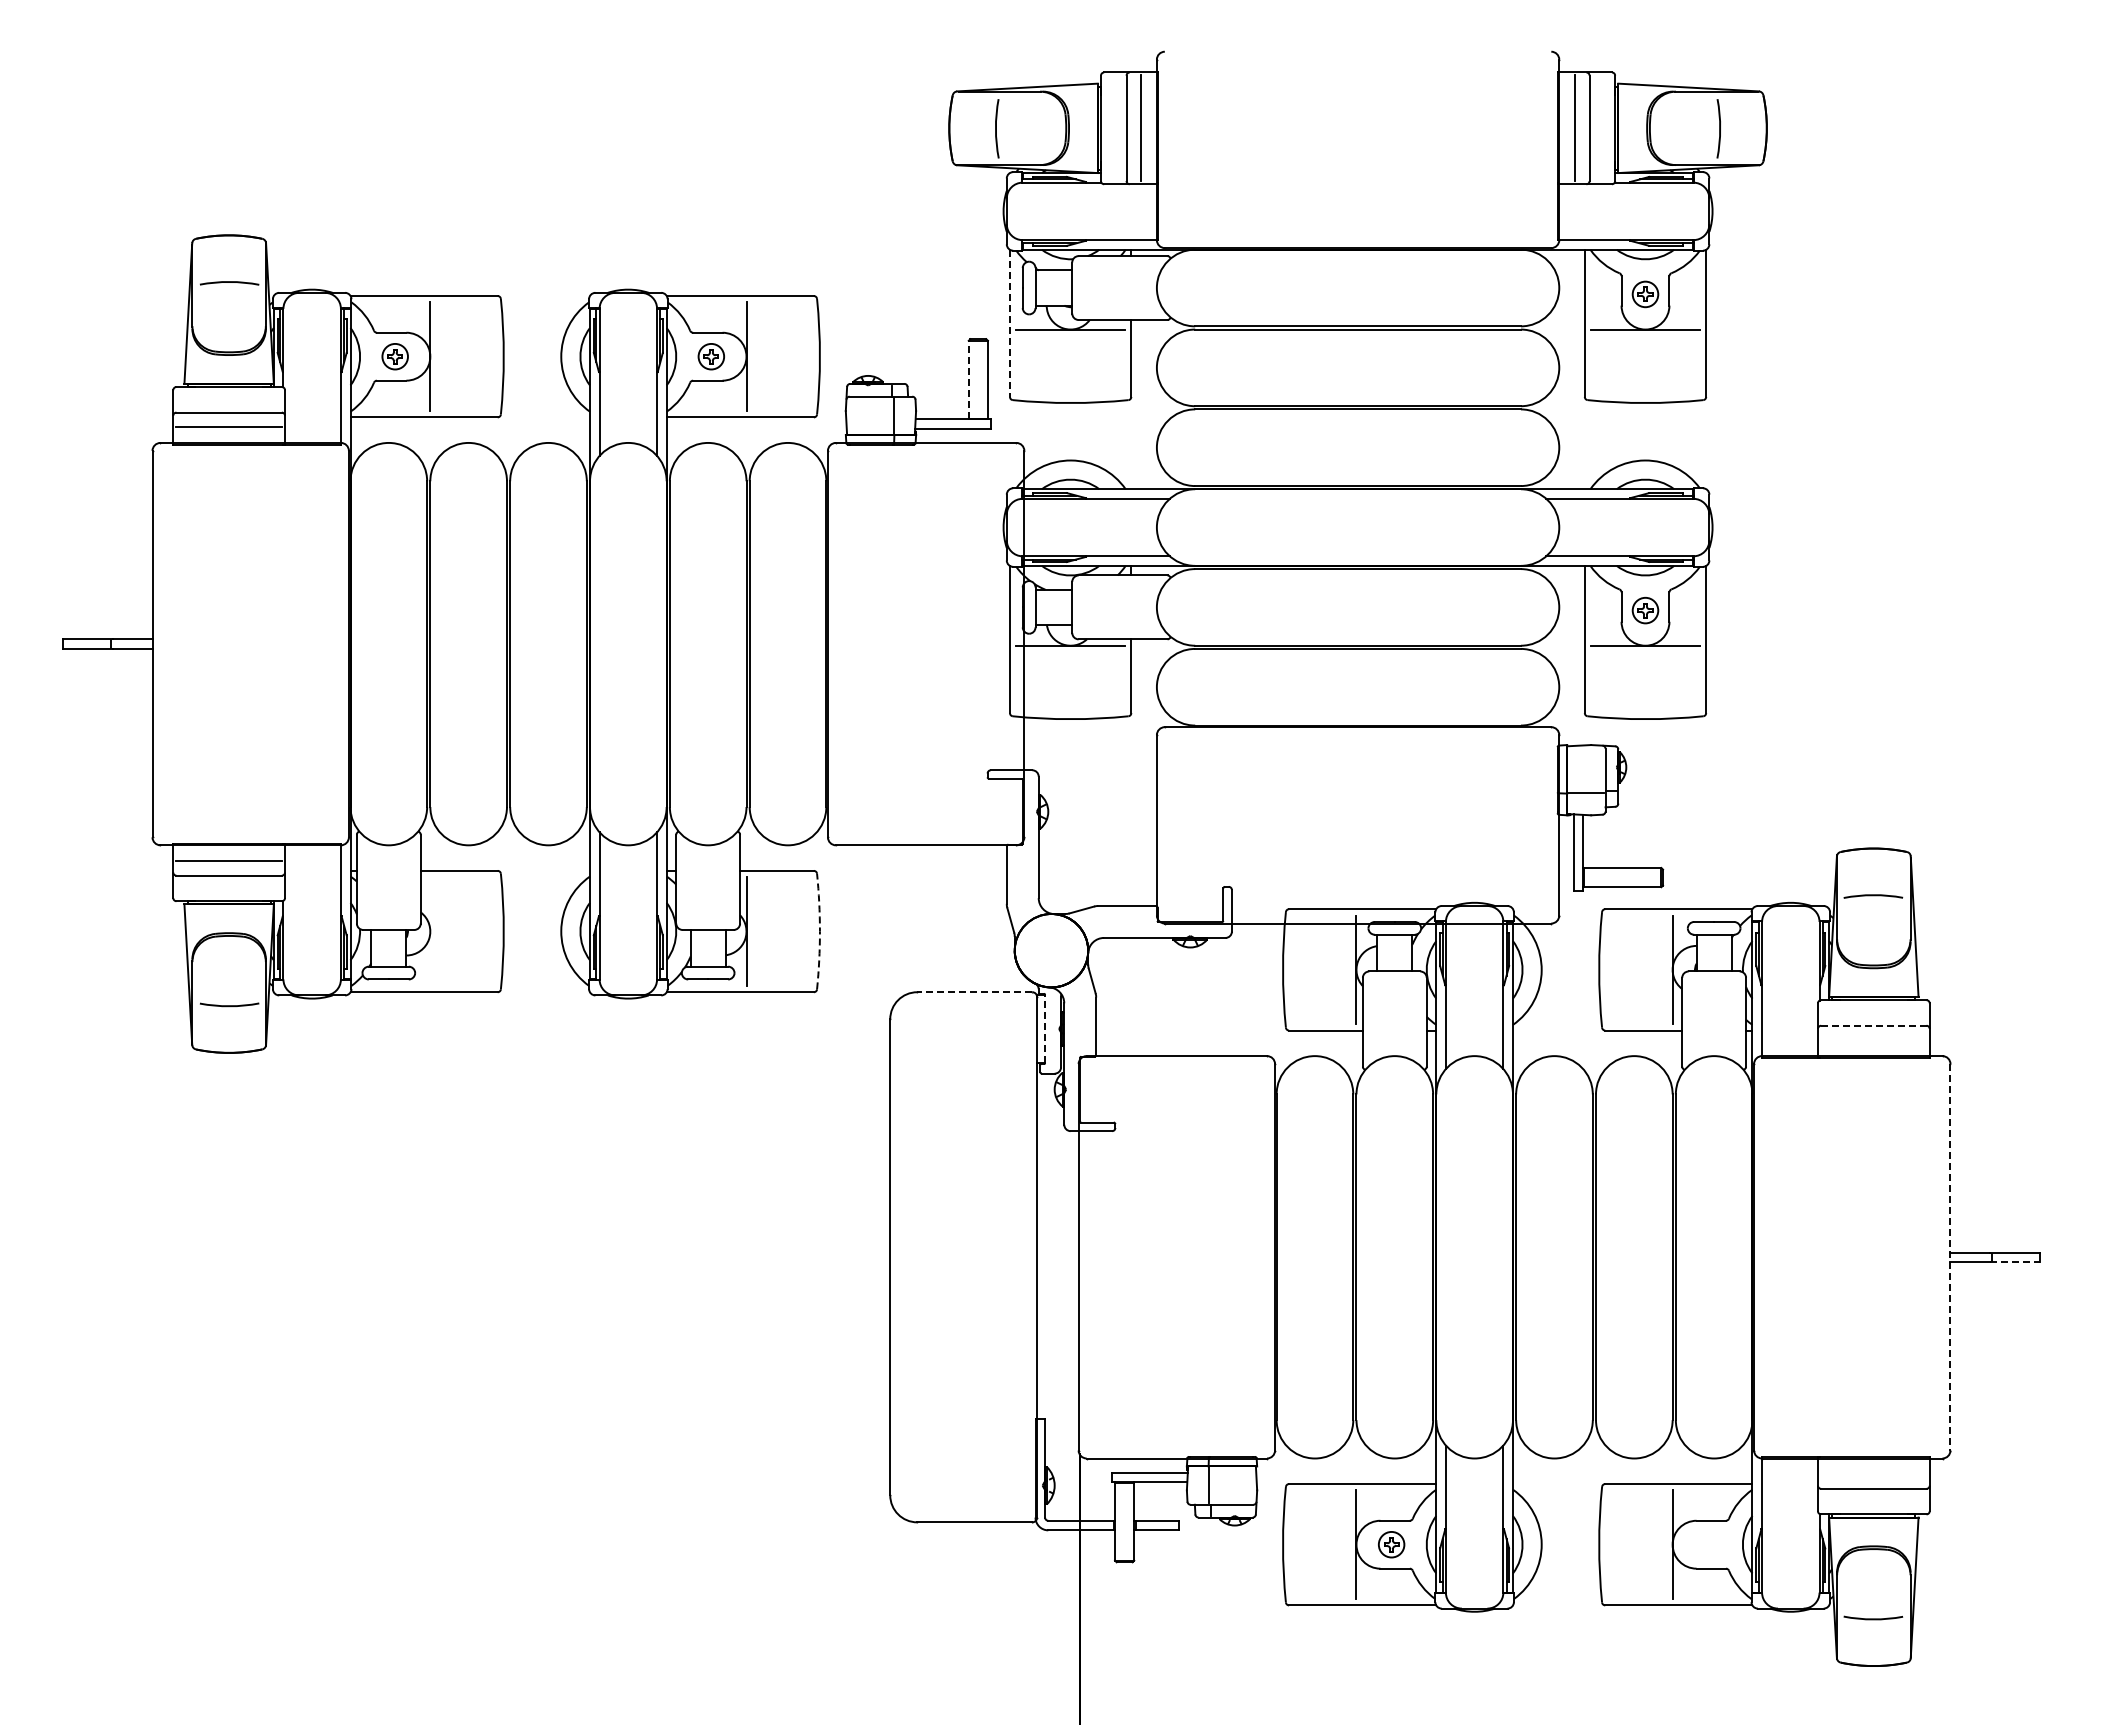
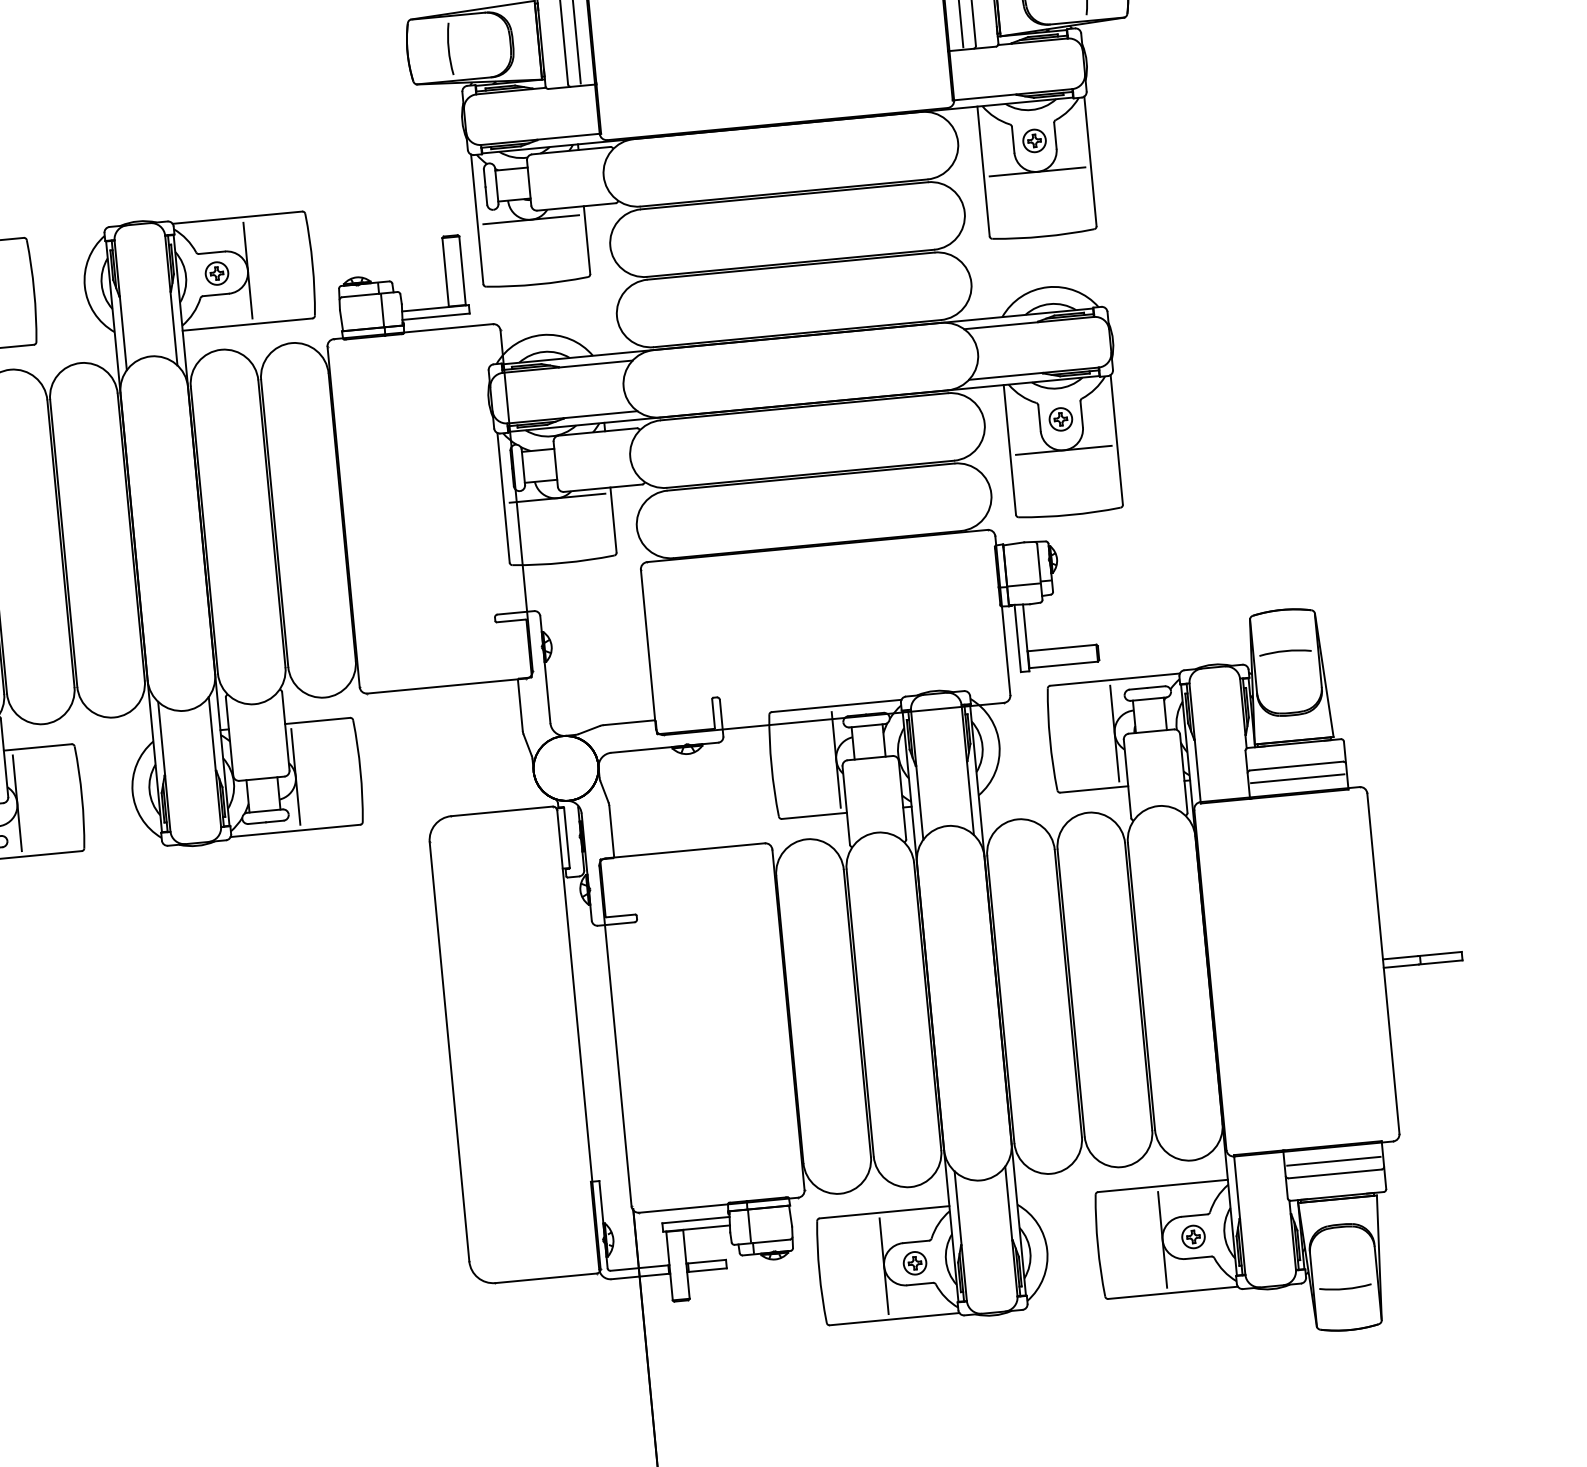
line: (1009, 323) -> (476, 219), dashed -> solid
line: (968, 379) -> (445, 272), dashed -> solid
line: (430, 931) -> (17, 803), added
arc: (819, 931) -> (360, 770), dashed -> solid
line: (974, 992) -> (501, 811), dashed -> solid
line: (1873, 1025) -> (1296, 765), dashed -> solid
line: (1045, 1028) -> (567, 837), dashed -> solid
line: (1873, 1040) -> (1297, 779), added
line: (1950, 1257) -> (1383, 963), dashed -> solid
line: (2015, 1262) -> (1441, 962), dashed -> solid
line: (1873, 1474) -> (1333, 1161), added
part: (1707, 1544) -> (1193, 1236), added

